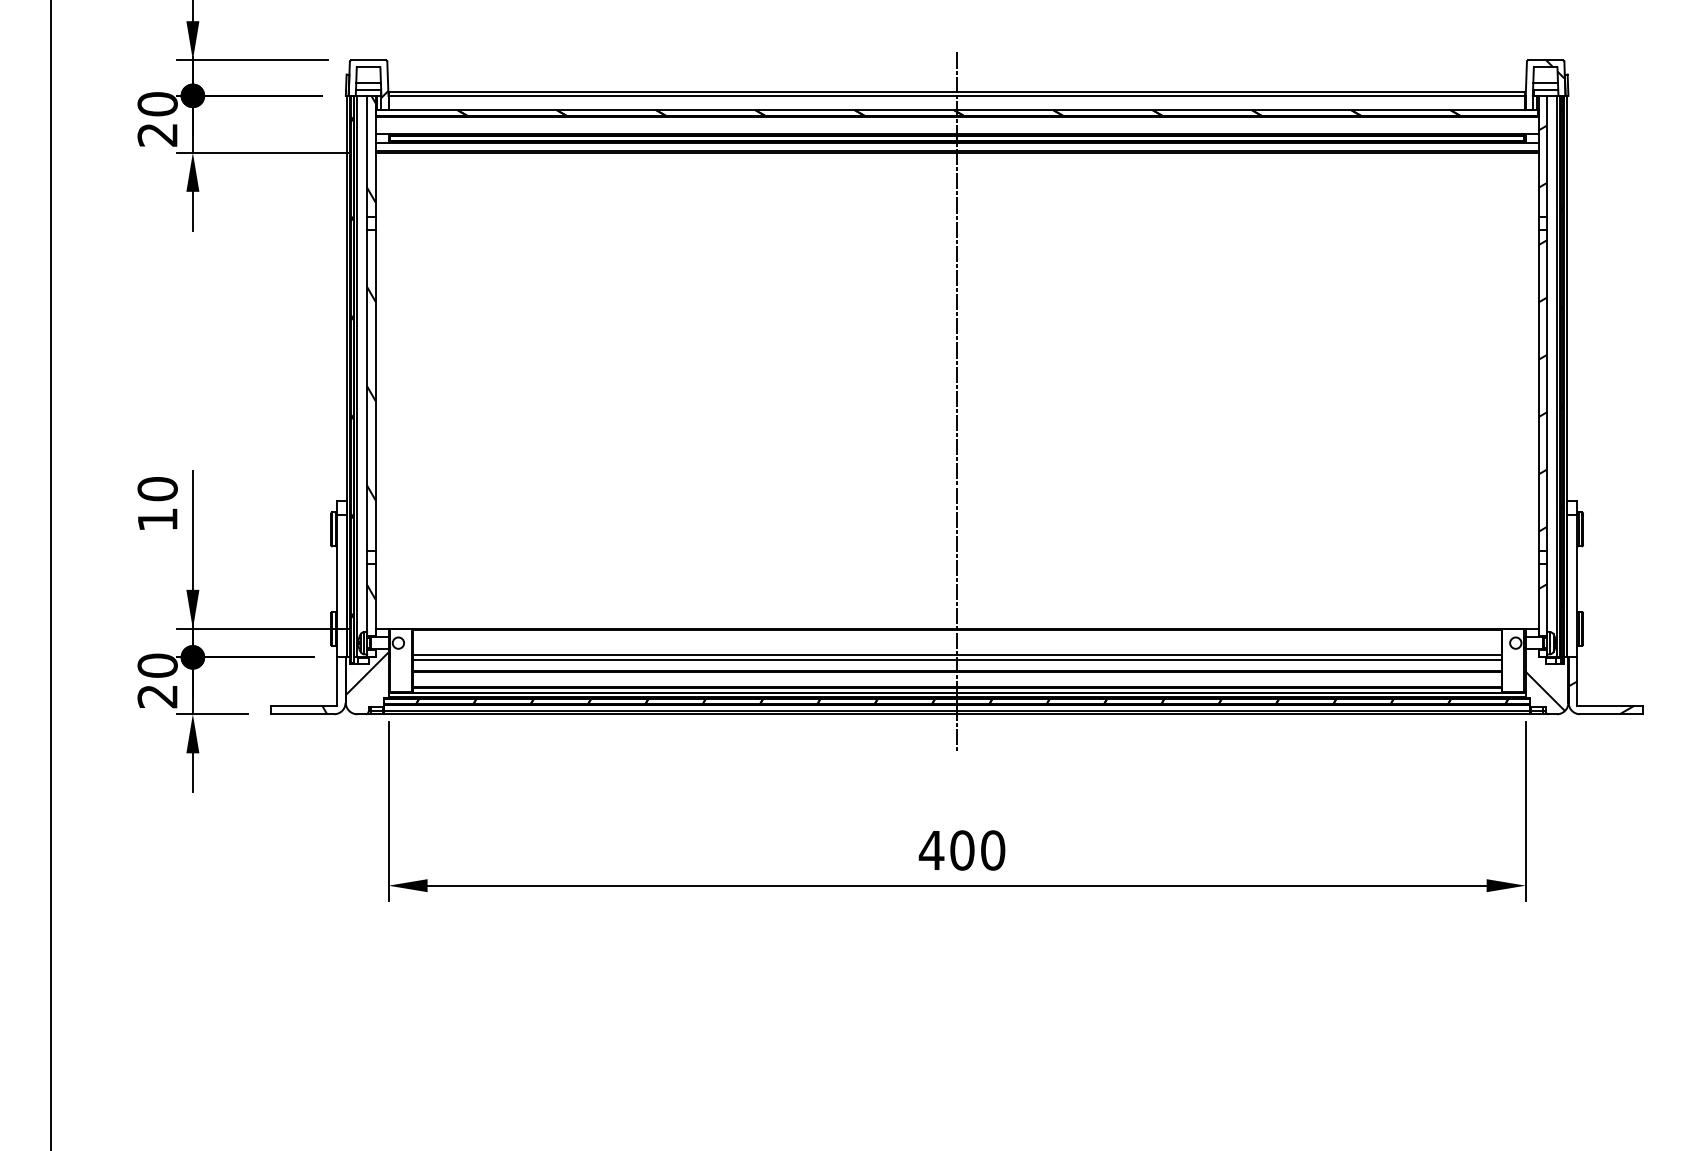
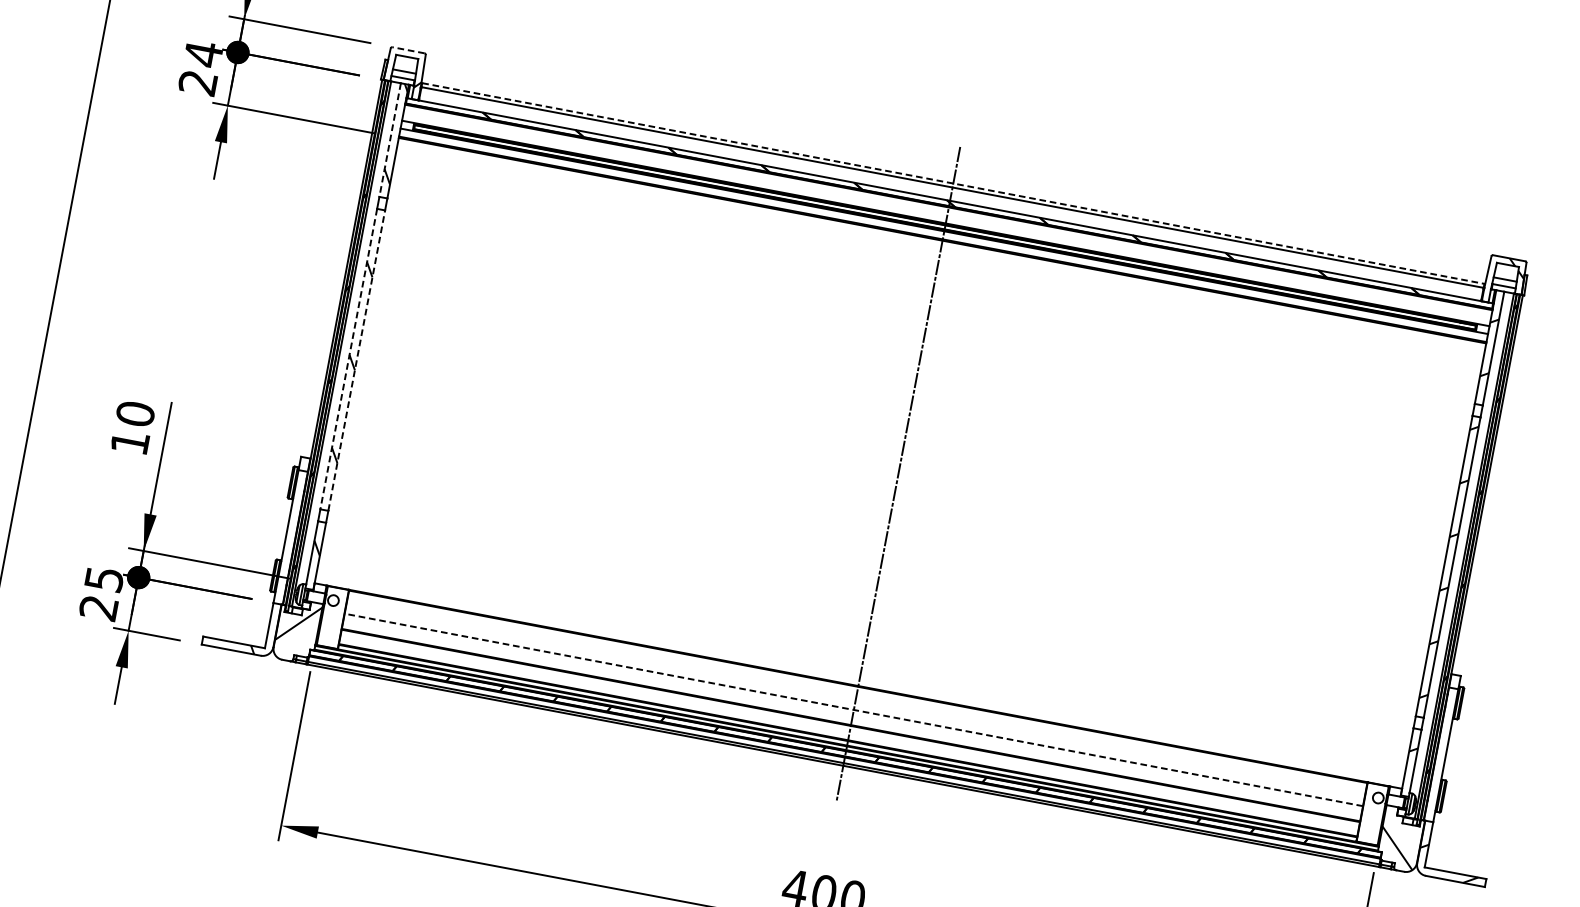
line: (368, 60) -> (408, 50), solid -> dashed
line: (957, 91) -> (953, 183), solid -> dashed
text: (157, 104) -> (203, 54), 20 -> 24
line: (367, 156) -> (390, 140), solid -> dashed
line: (367, 390) -> (349, 358), solid -> dashed
line: (375, 390) -> (356, 360), solid -> dashed
line: (956, 654) -> (853, 709), solid -> dashed
line: (956, 660) -> (852, 715), removed
text: (157, 665) -> (104, 578), 20 -> 25

